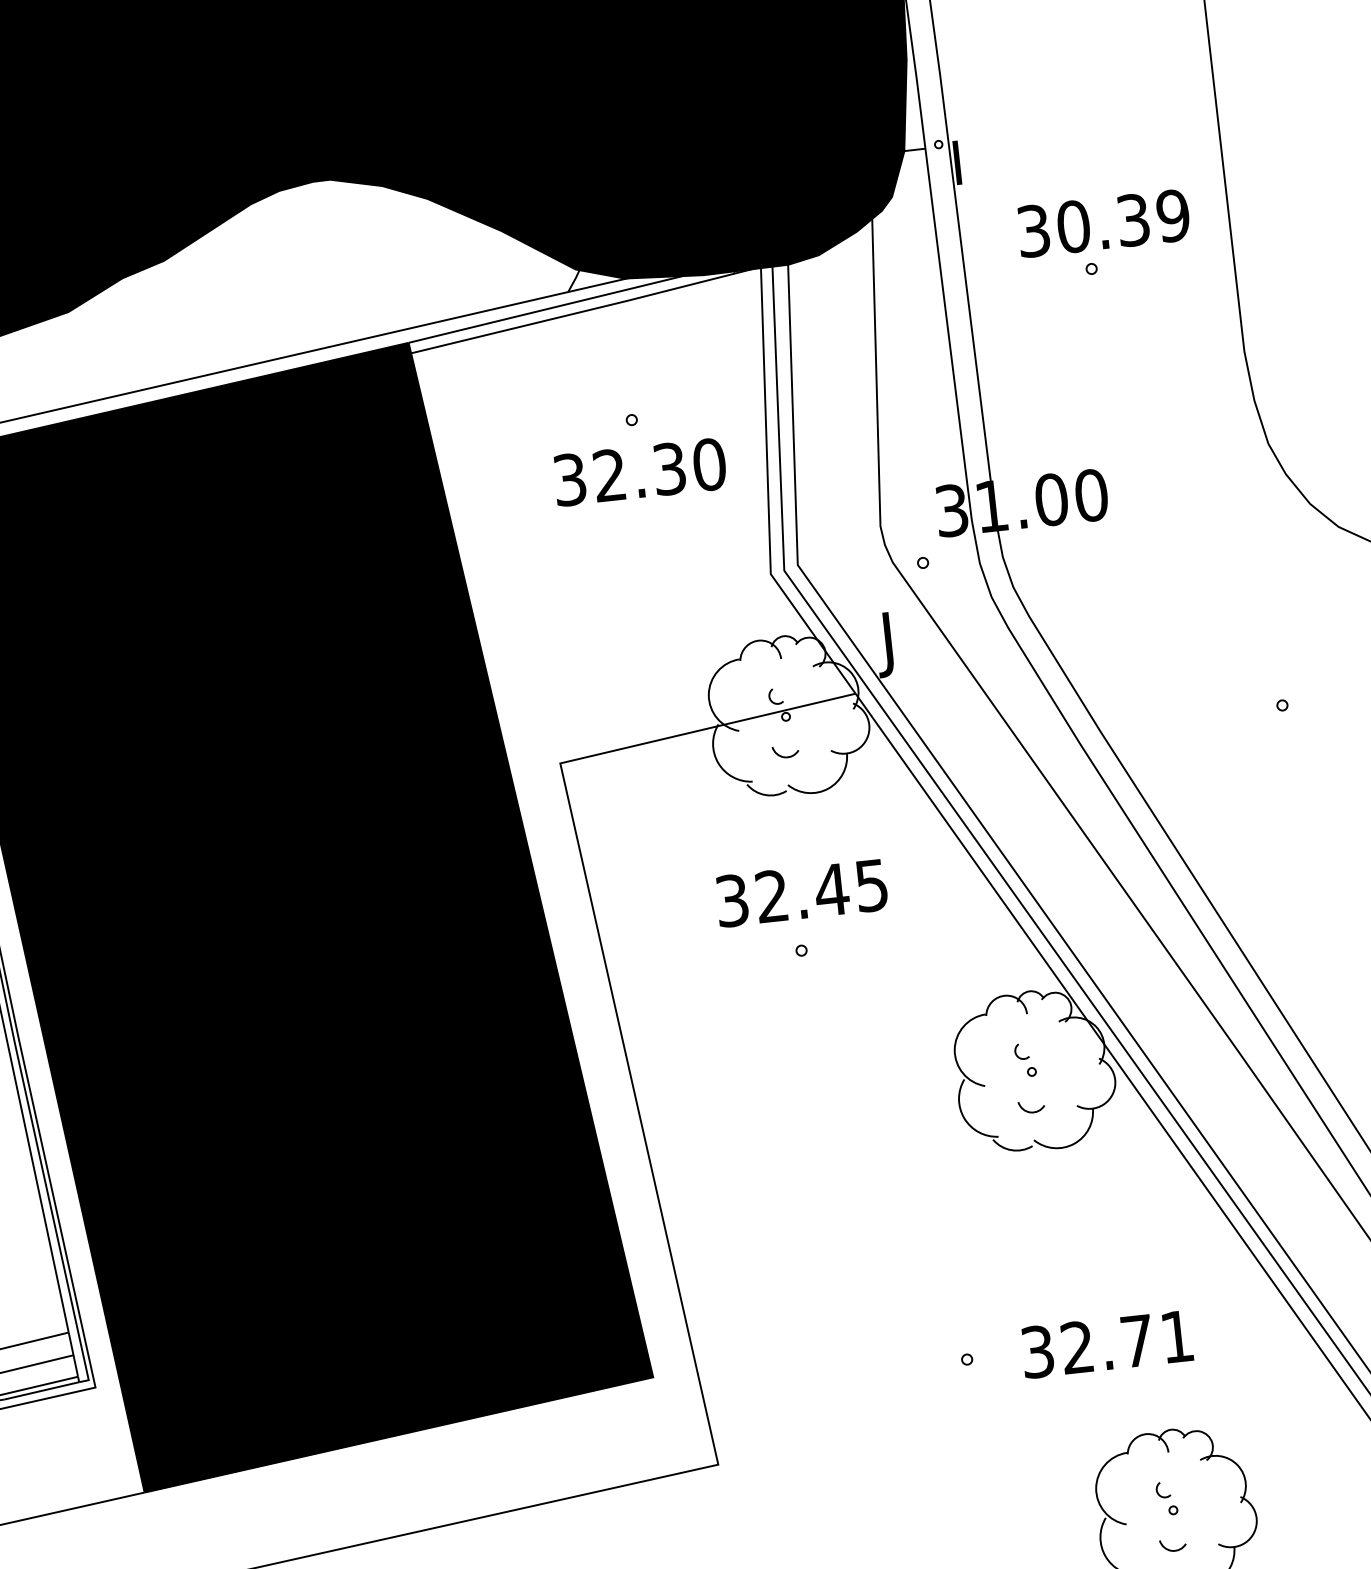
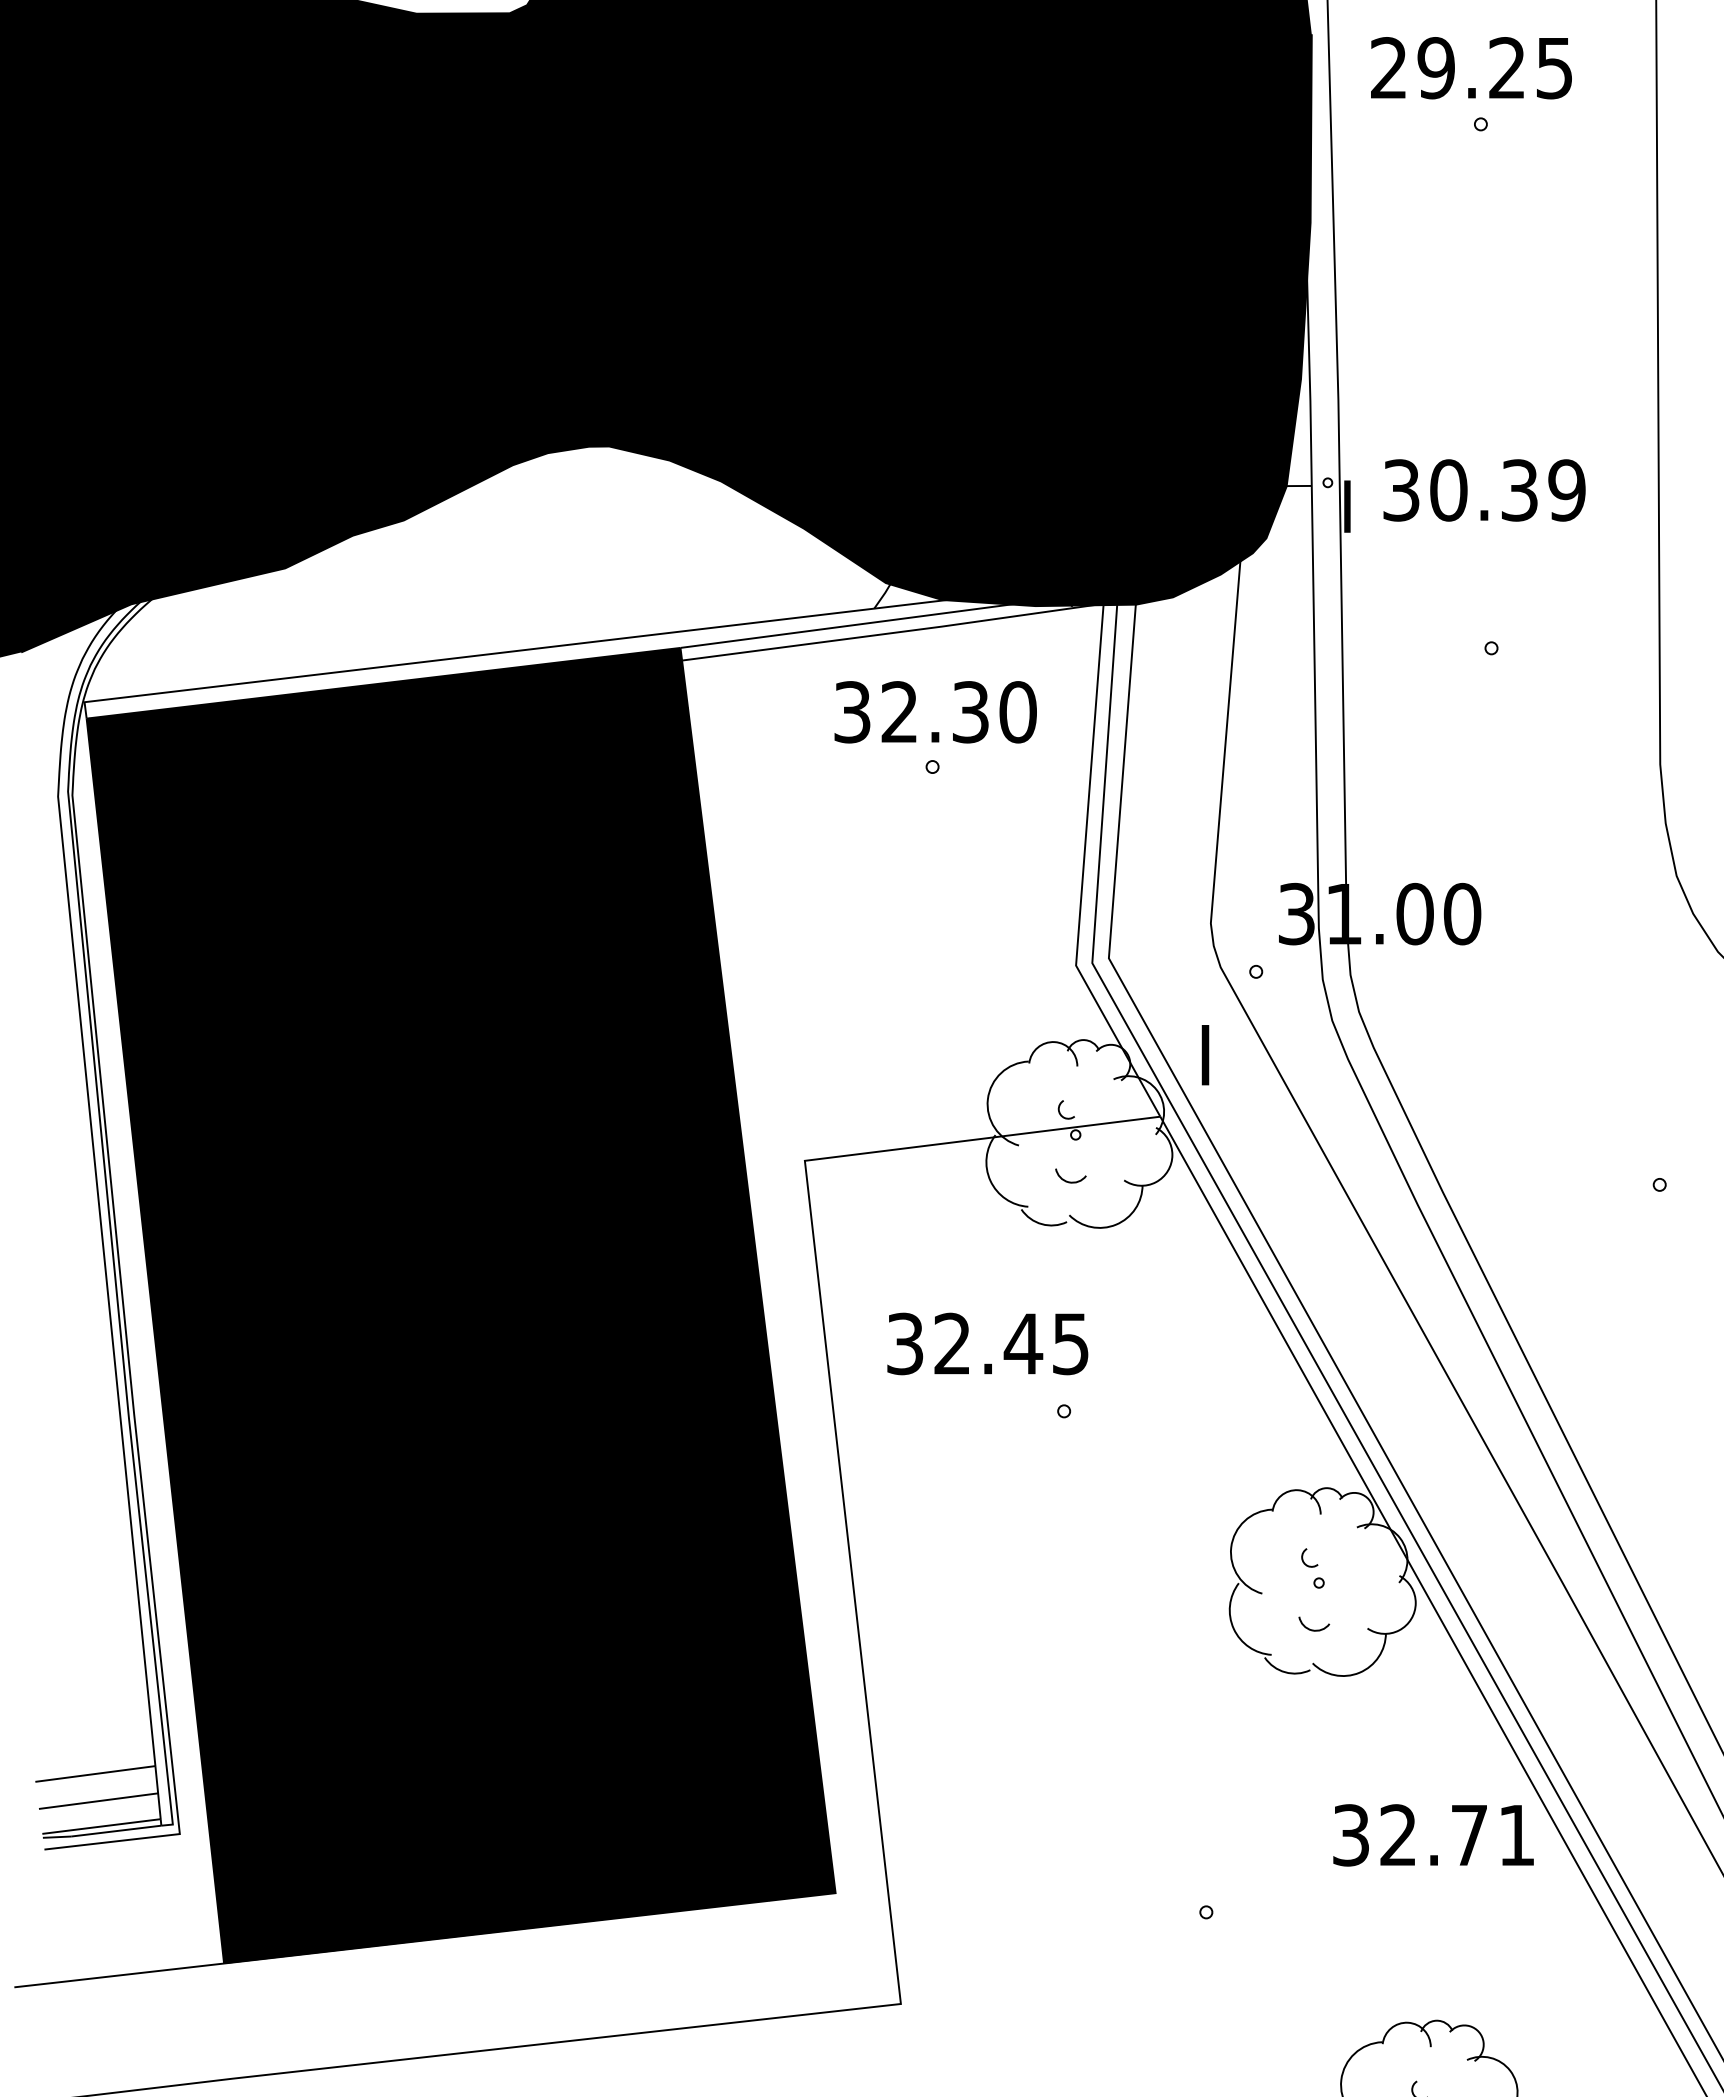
text: (1103, 223) -> (1484, 490), moved
text: (639, 472) -> (935, 712), moved
text: (886, 670) -> (1199, 1093), J -> I
text: (801, 892) -> (987, 1343), moved
text: (1107, 1344) -> (1433, 1835), moved

